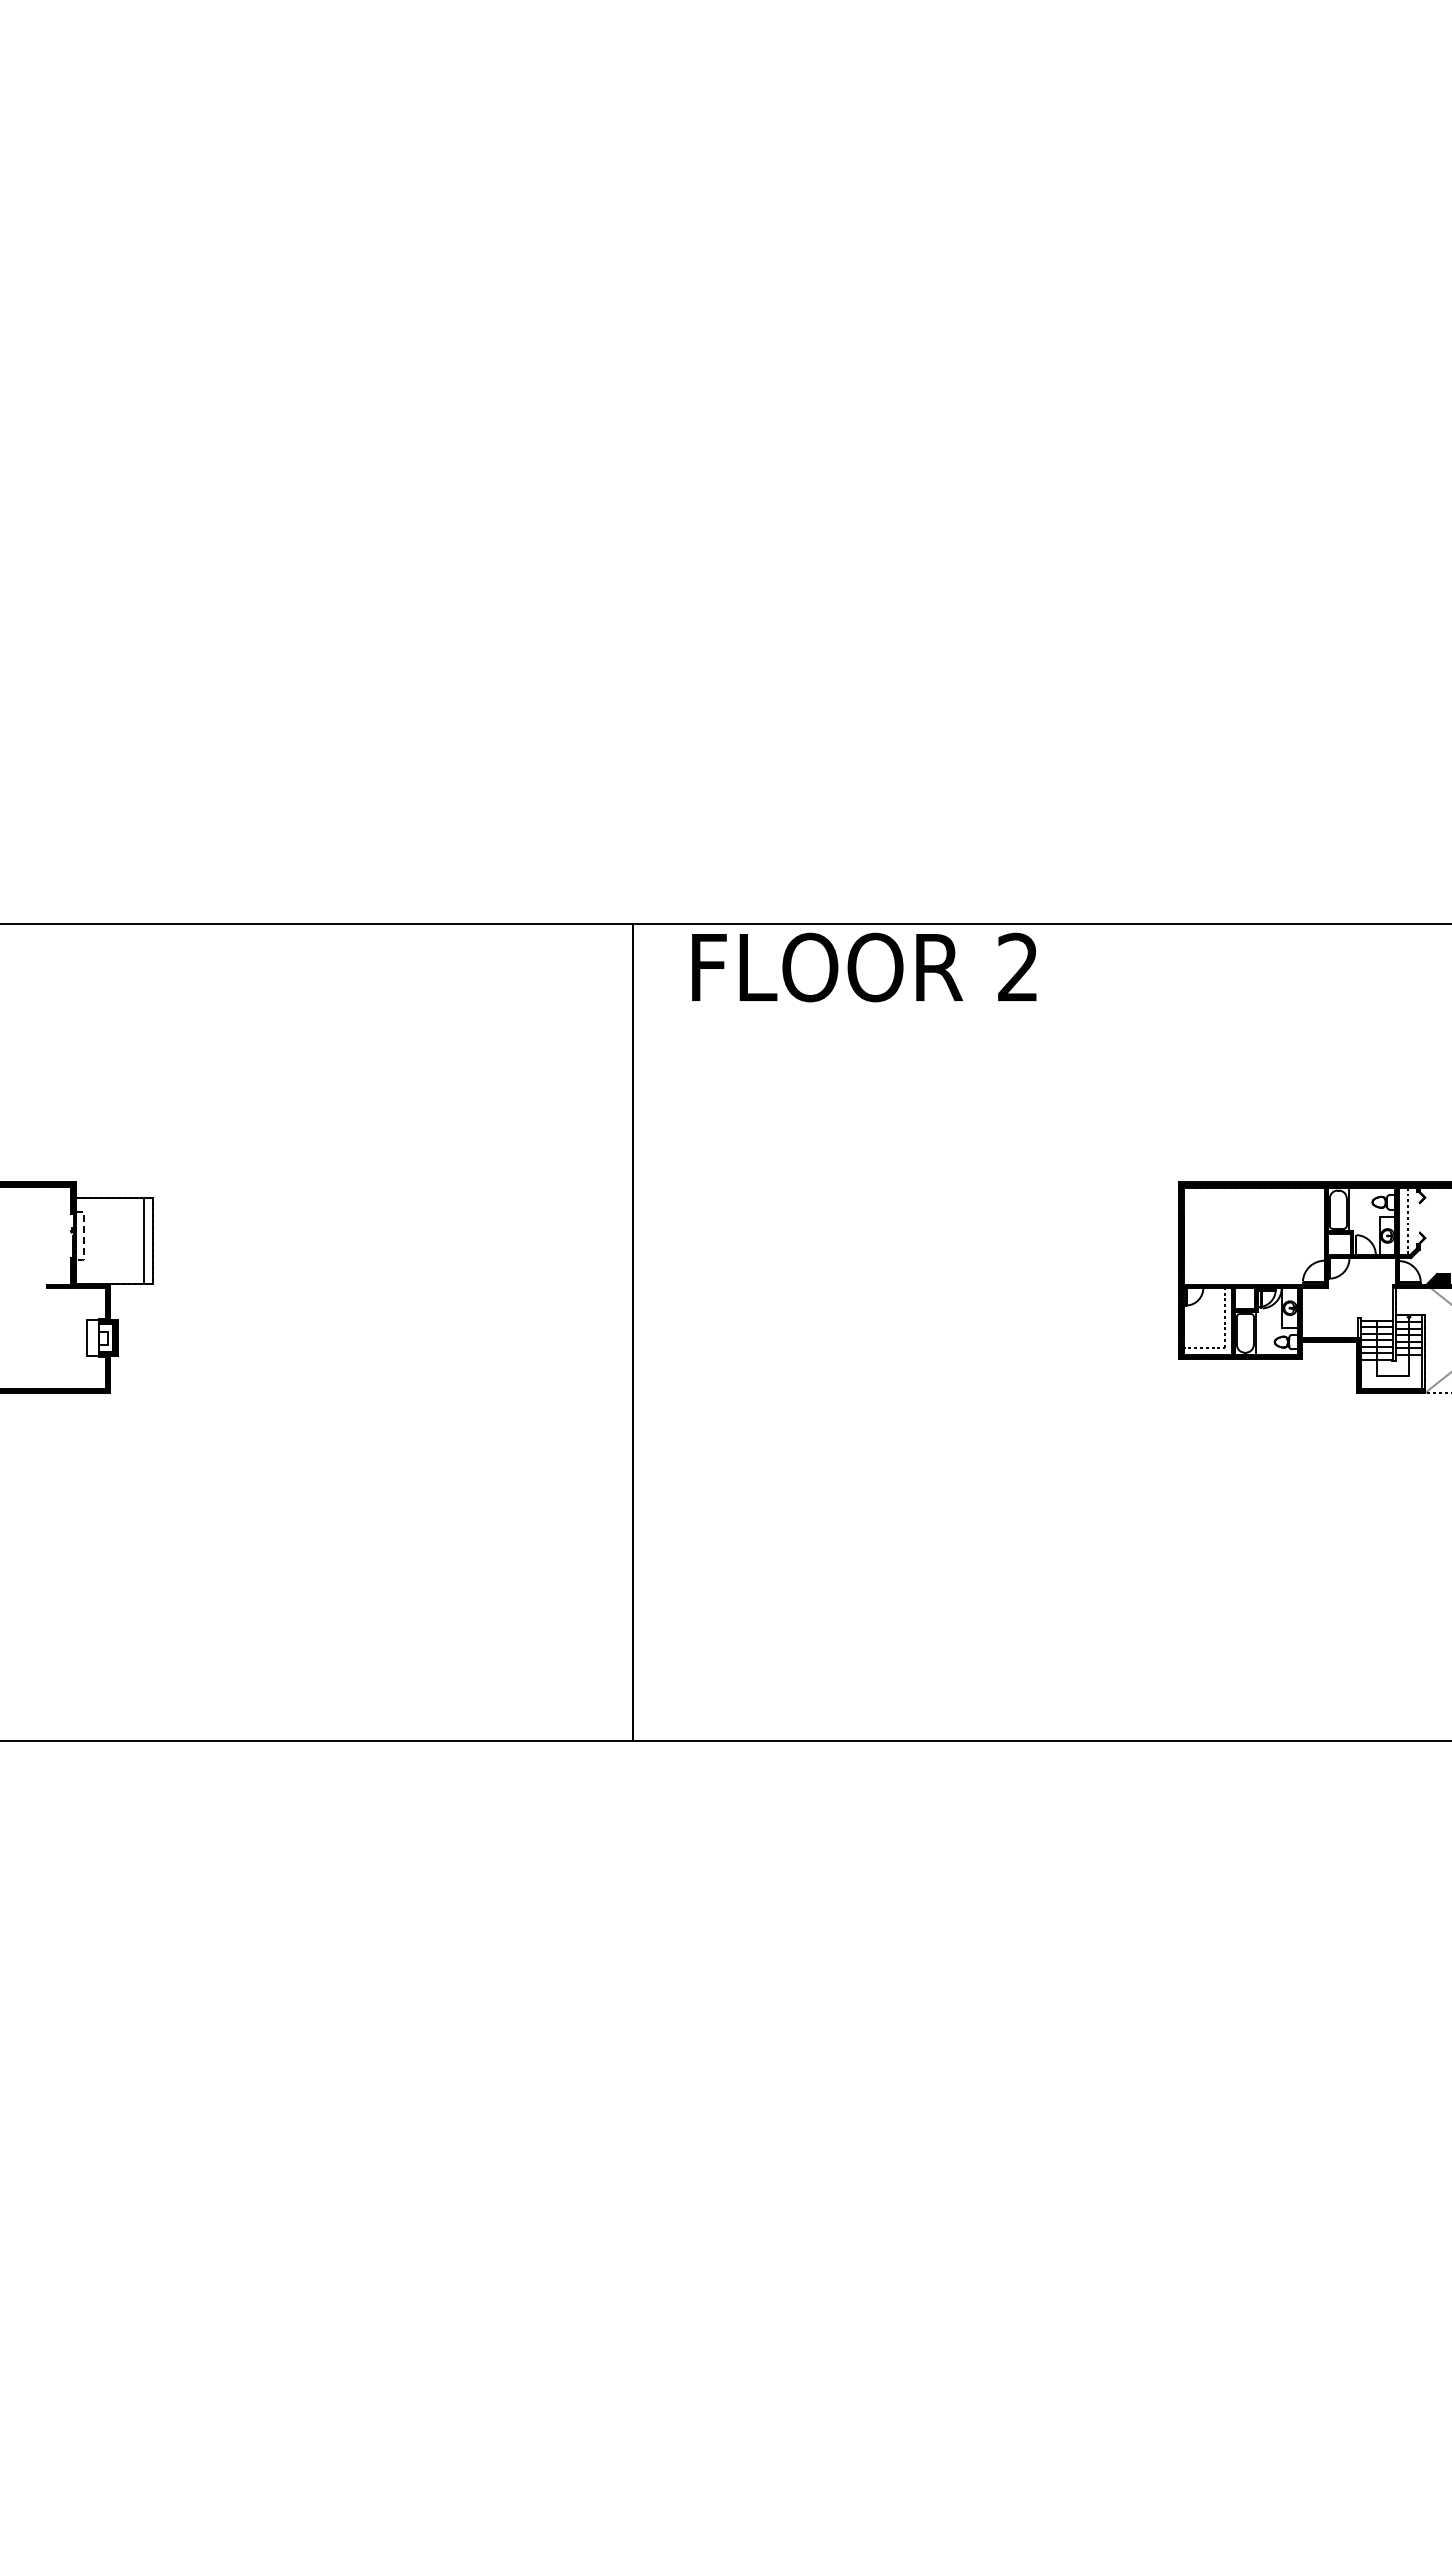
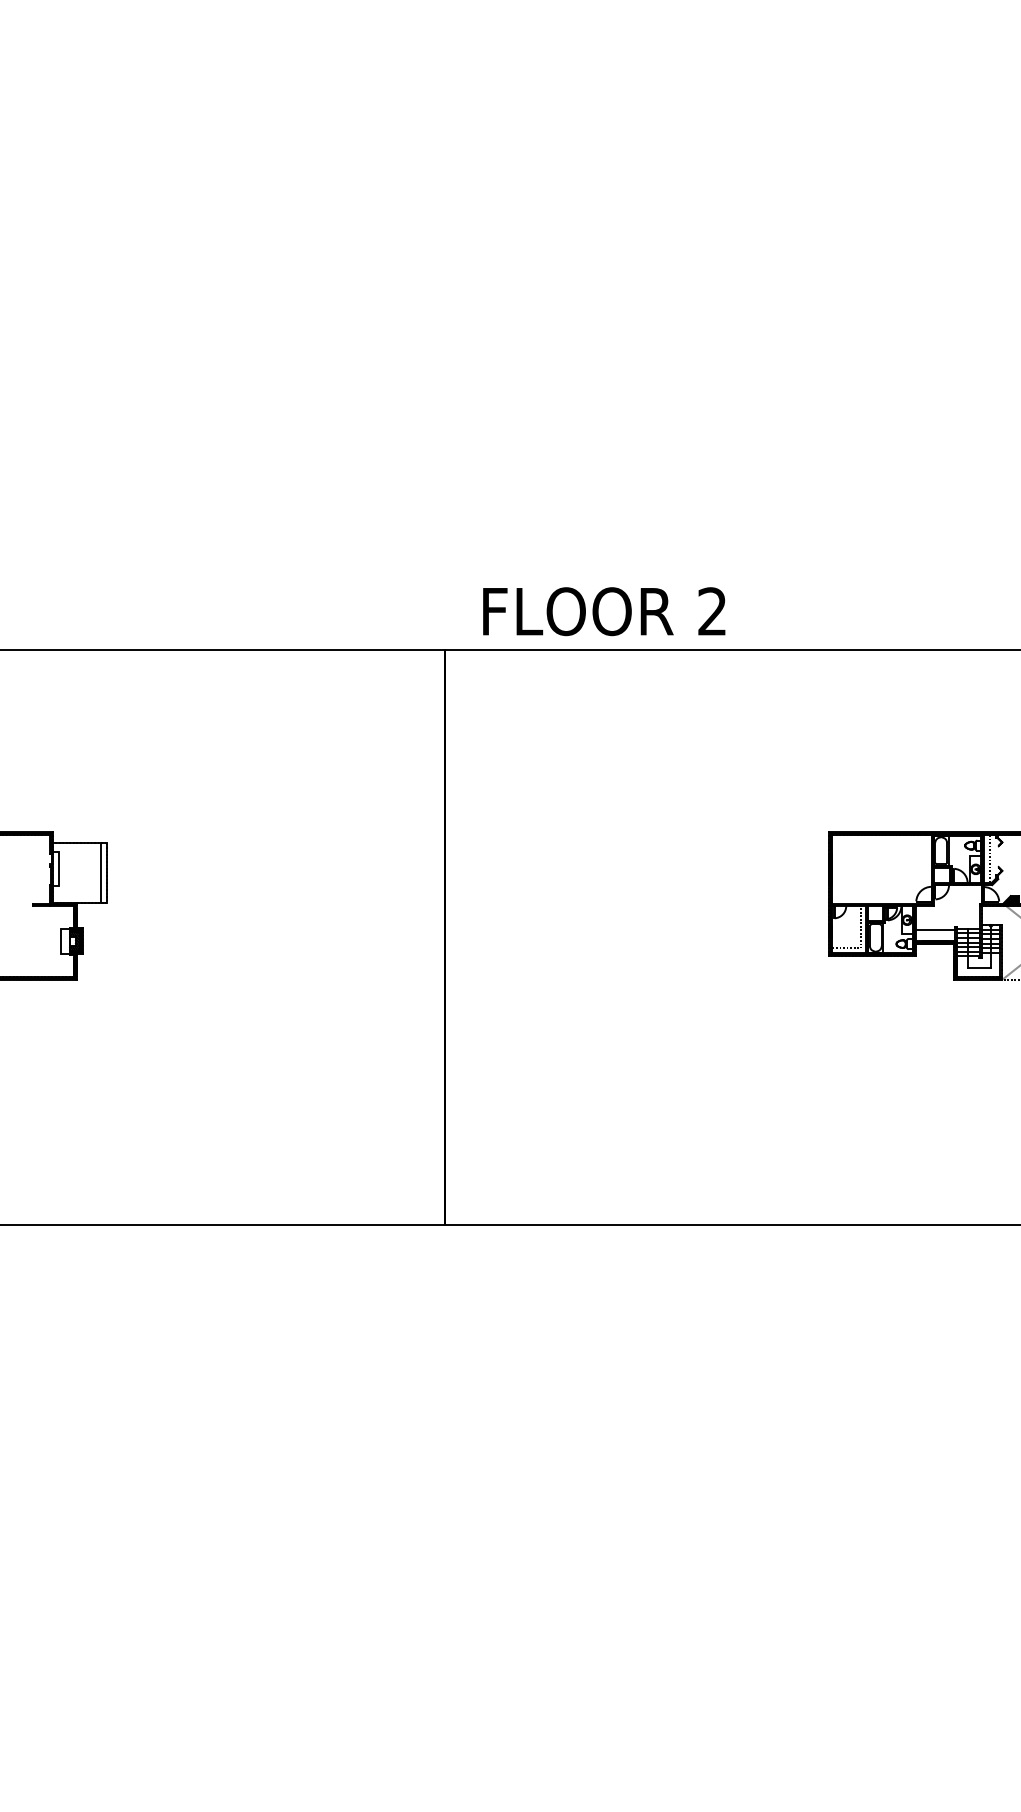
text: (864, 967) -> (604, 611), moved
line: (83, 1236) -> (58, 869), dashed -> solid
line: (1330, 1322) -> (935, 930), added
hatch: (106, 1337) -> (74, 940), added

